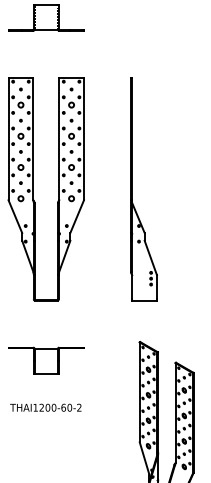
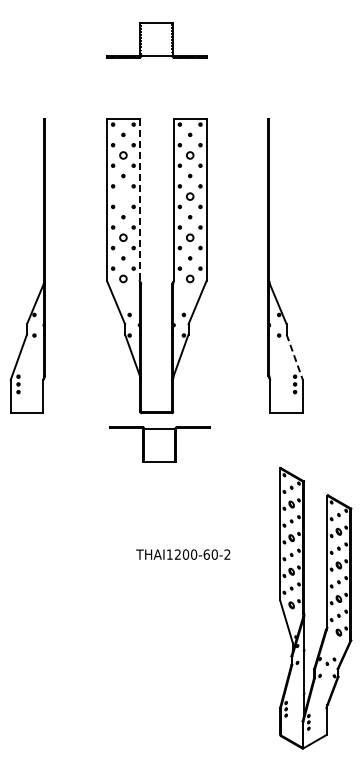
circle: (21, 136) -> (123, 196), removed
line: (33, 139) -> (139, 200), solid -> dashed
line: (150, 258) -> (294, 357), solid -> dashed
part: (46, 360) -> (159, 444), moved
text: (46, 407) -> (183, 554), moved

